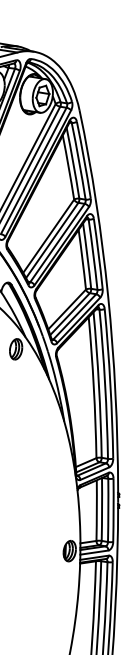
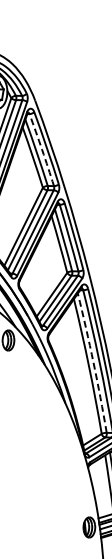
arc: (79, 161) -> (42, 150), solid -> dashed
arc: (98, 384) -> (93, 362), solid -> dashed

